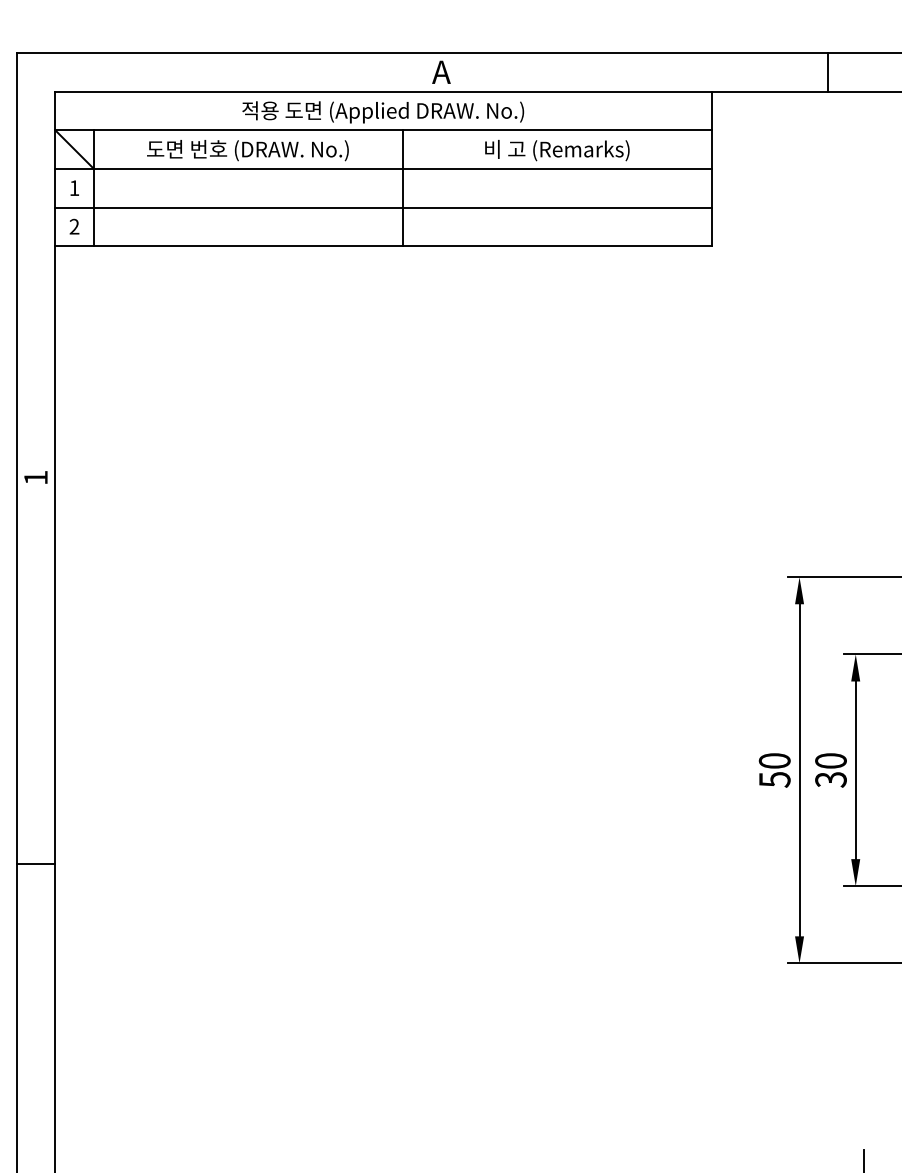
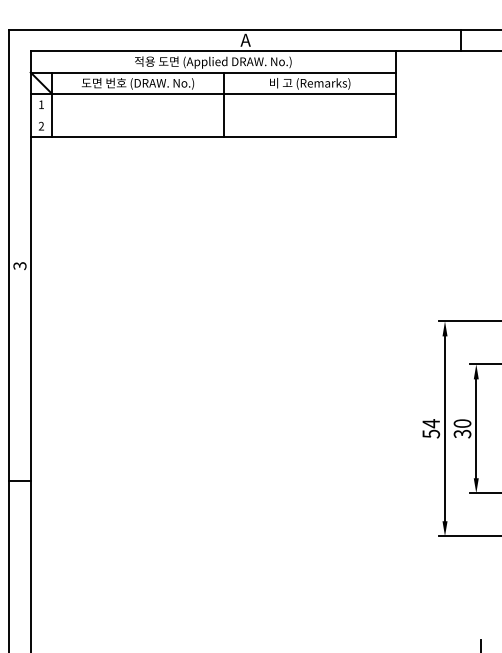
line: (383, 207) -> (213, 115), removed
text: (35, 478) -> (19, 266), 1 -> 3
text: (775, 760) -> (431, 423), 50 -> 54

